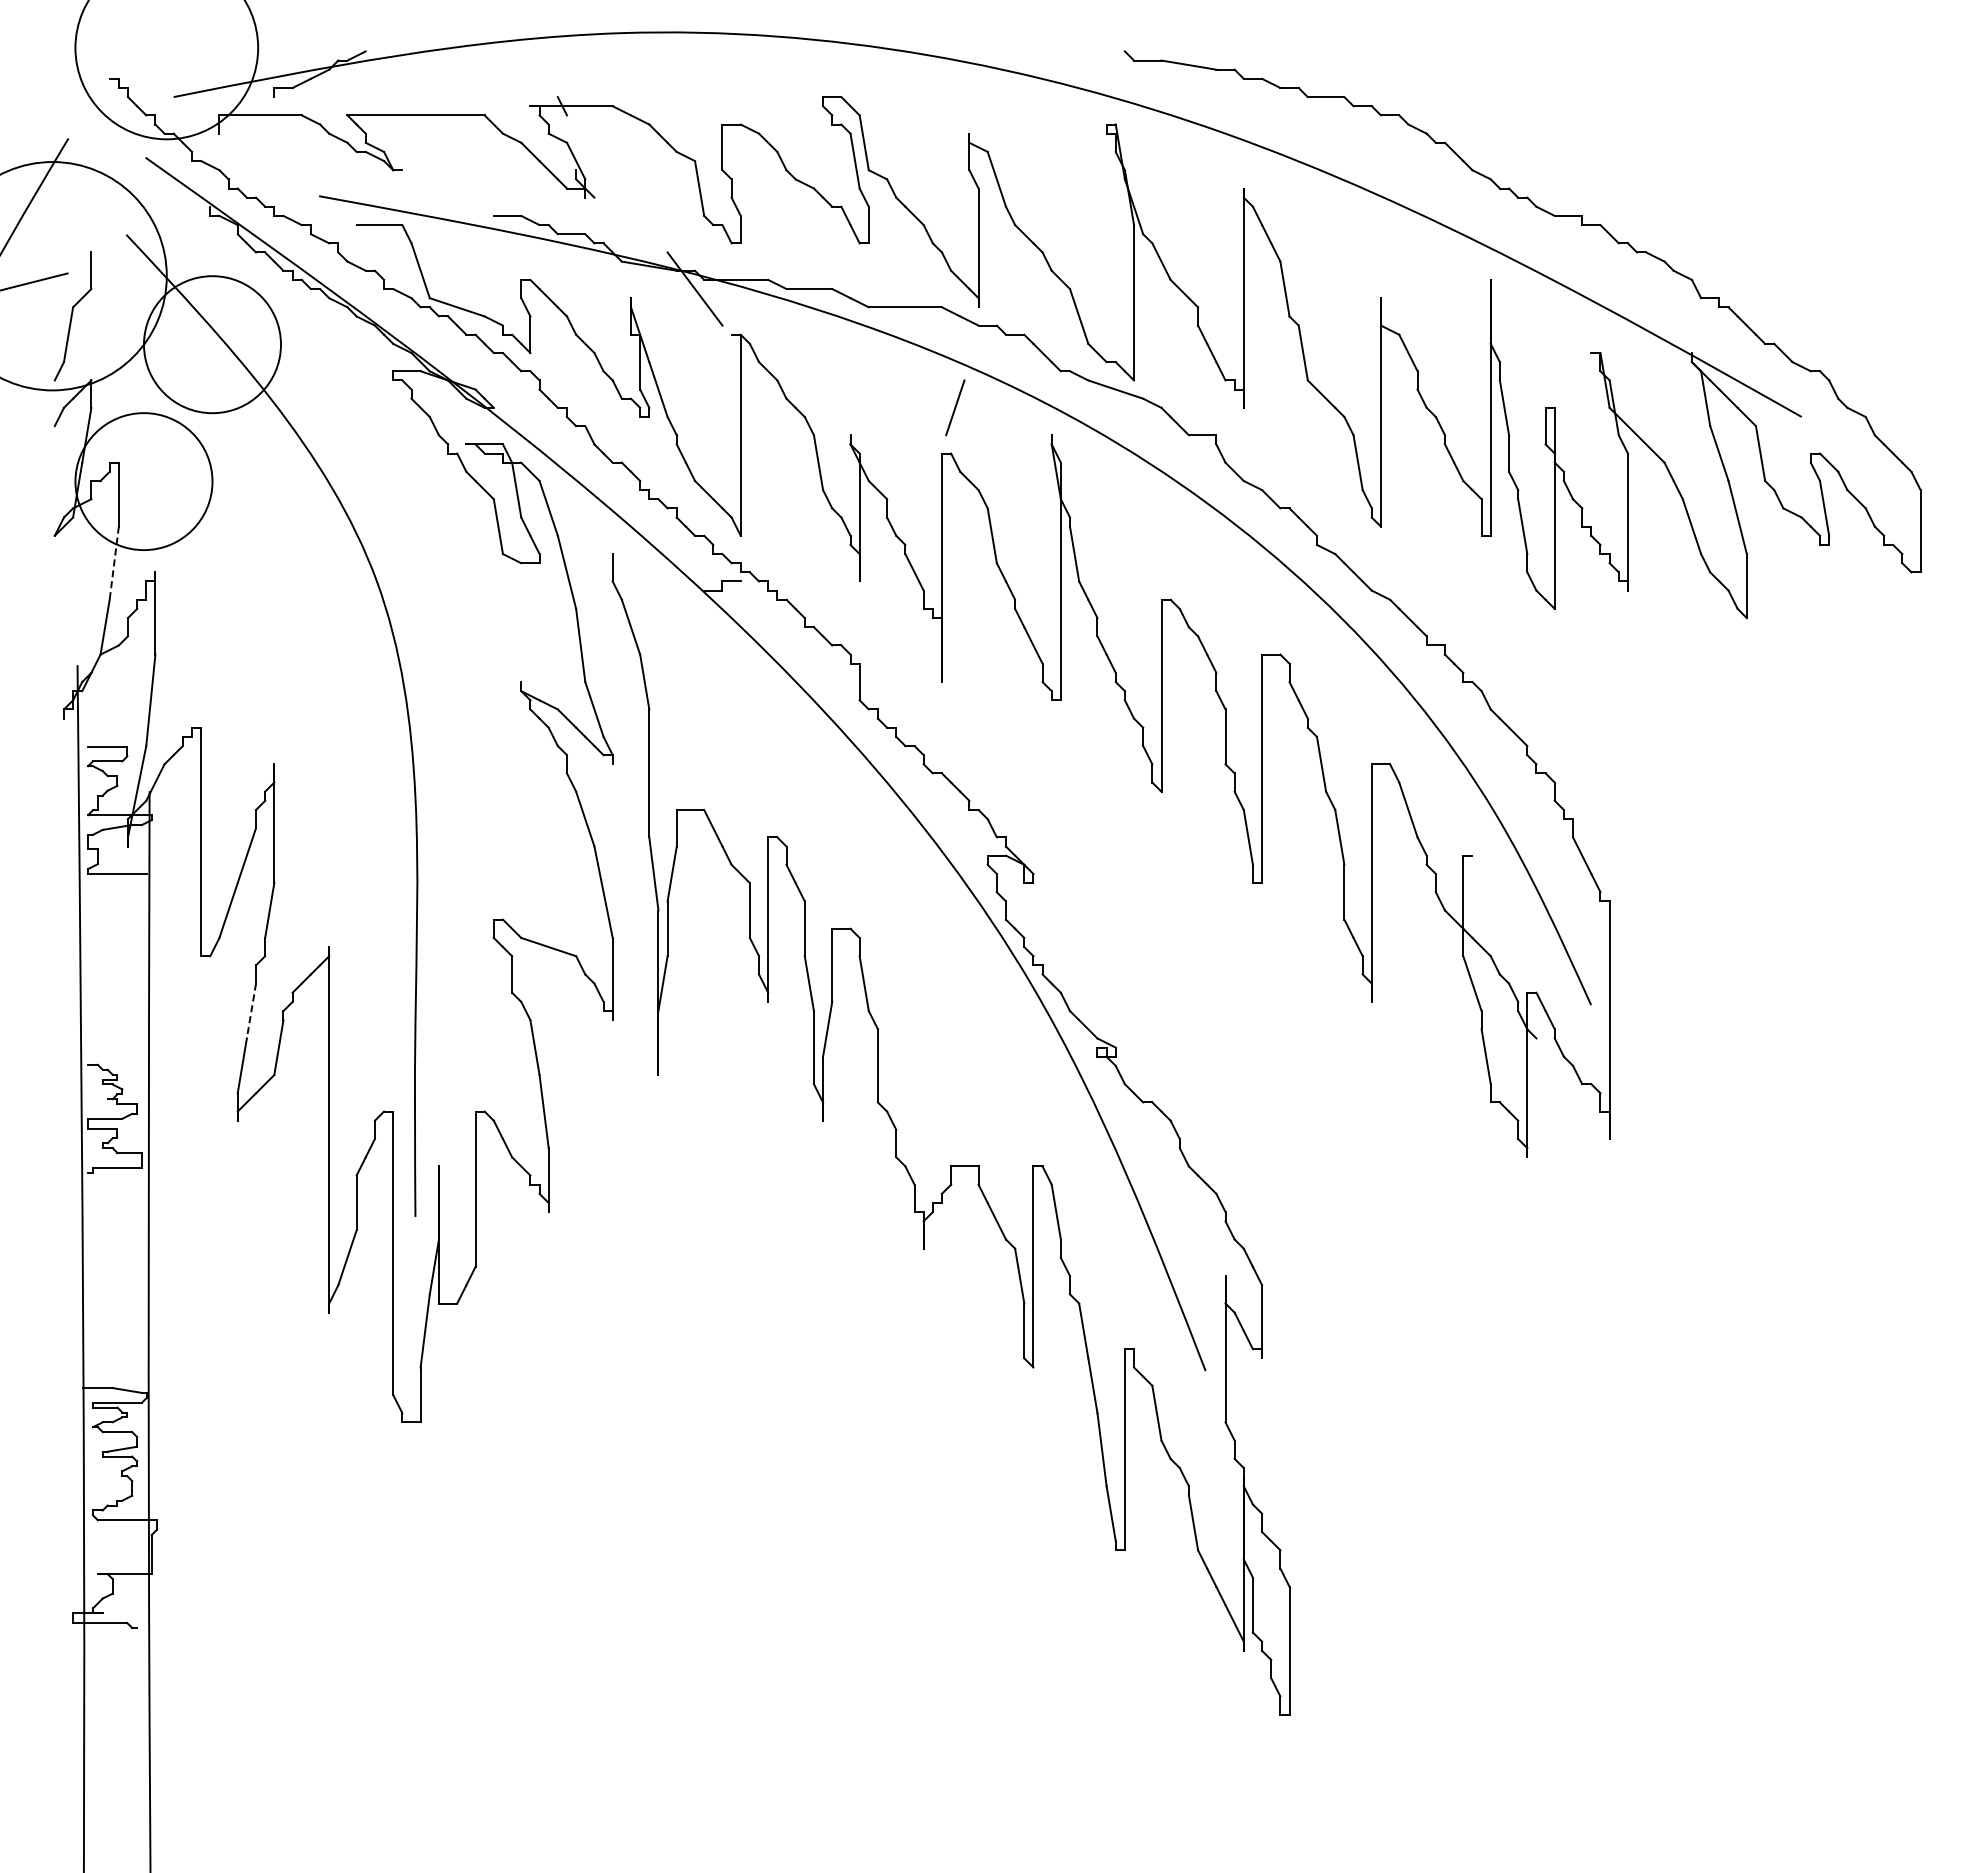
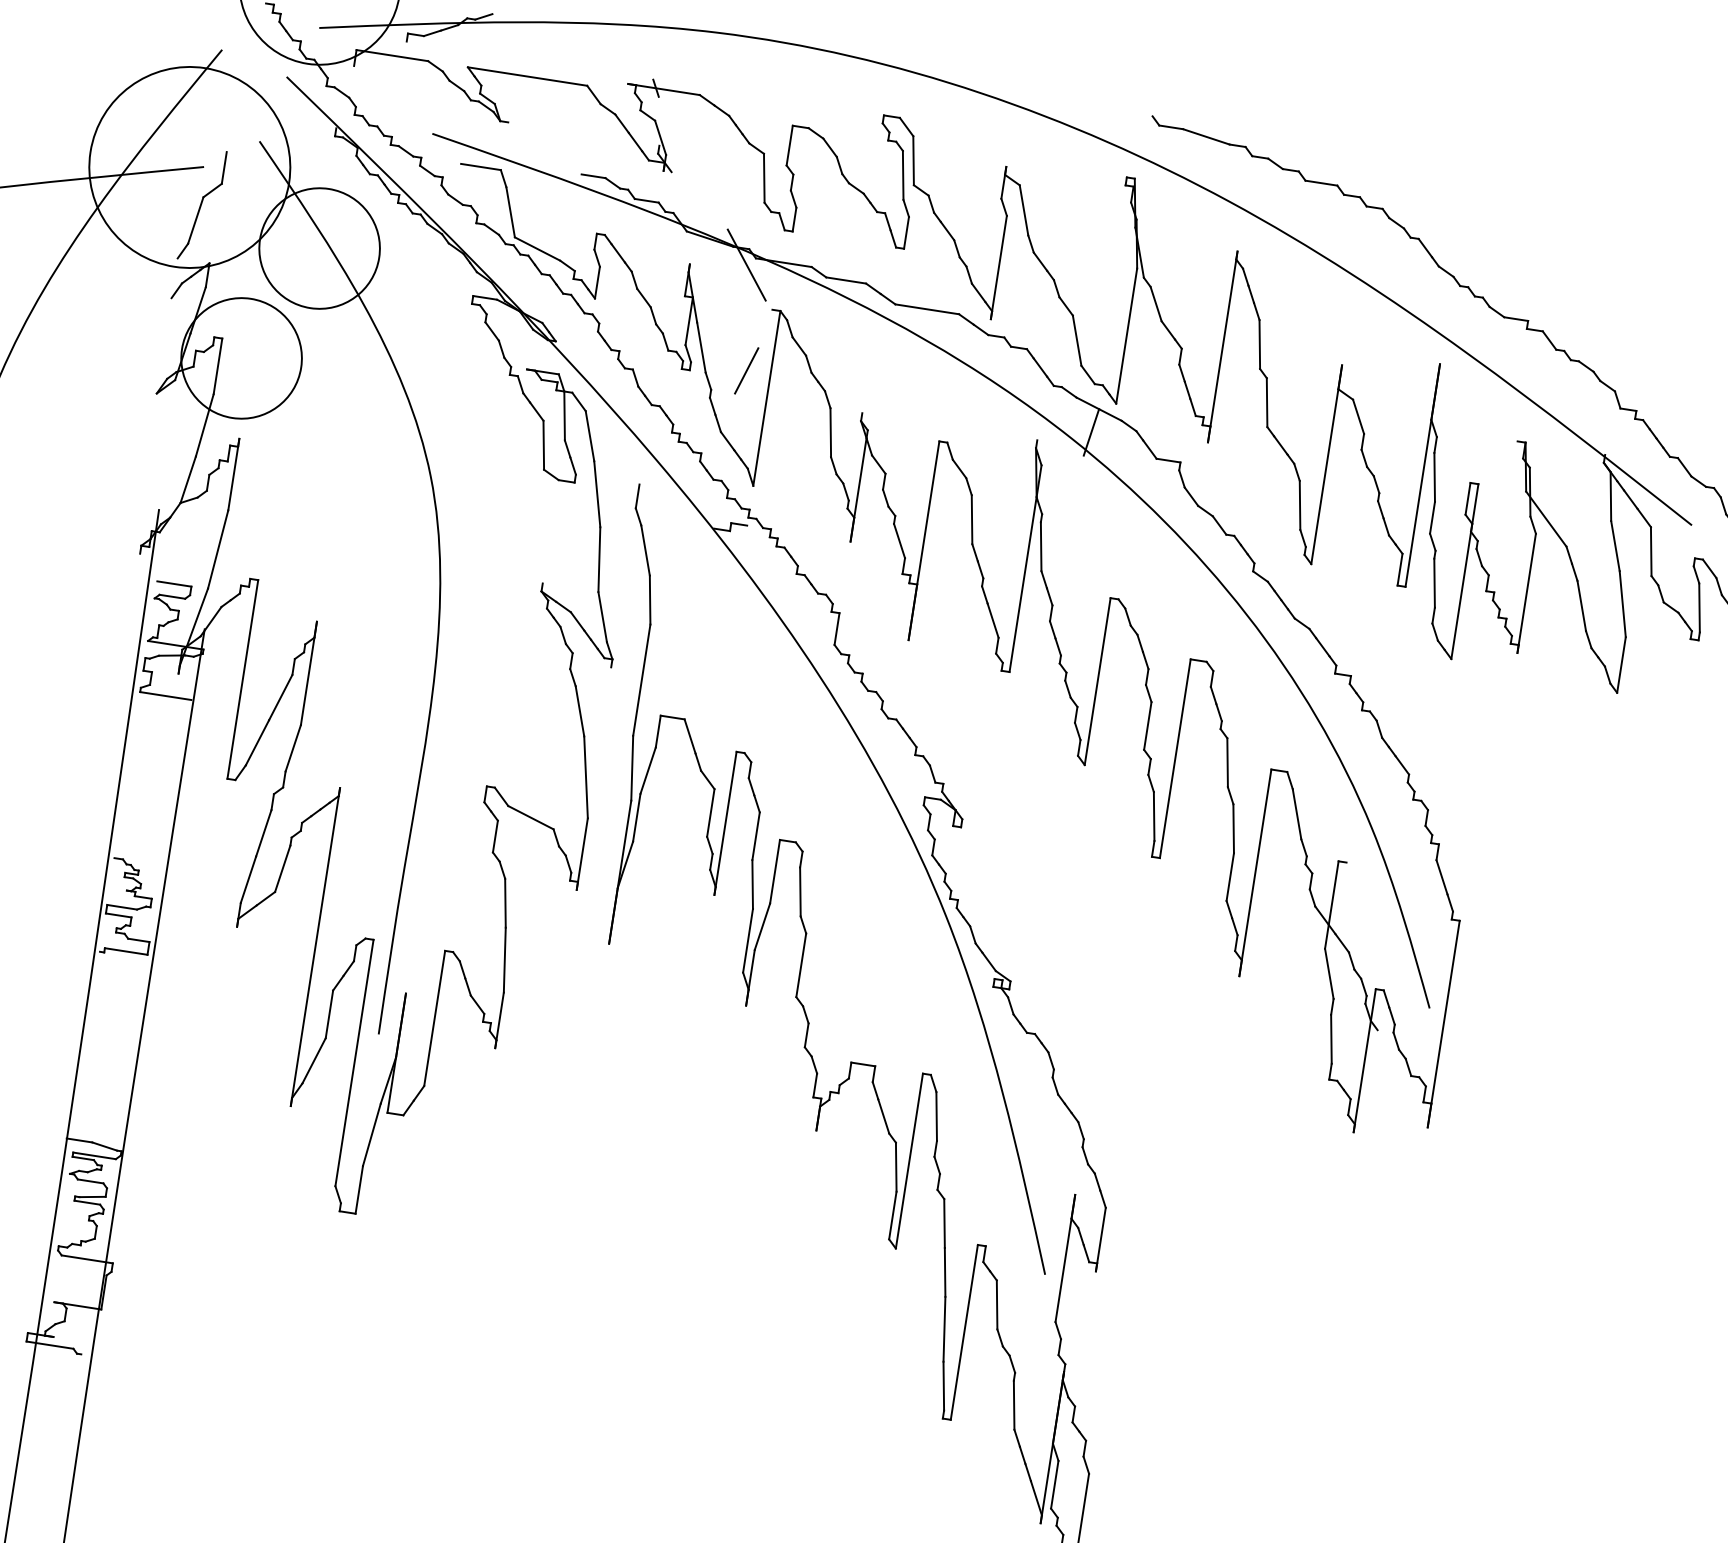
line: (955, 407) -> (746, 370), moved
line: (1110, 416) -> (1090, 431), added
line: (114, 563) -> (204, 425), dashed -> solid
line: (251, 1011) -> (263, 833), dashed -> solid

